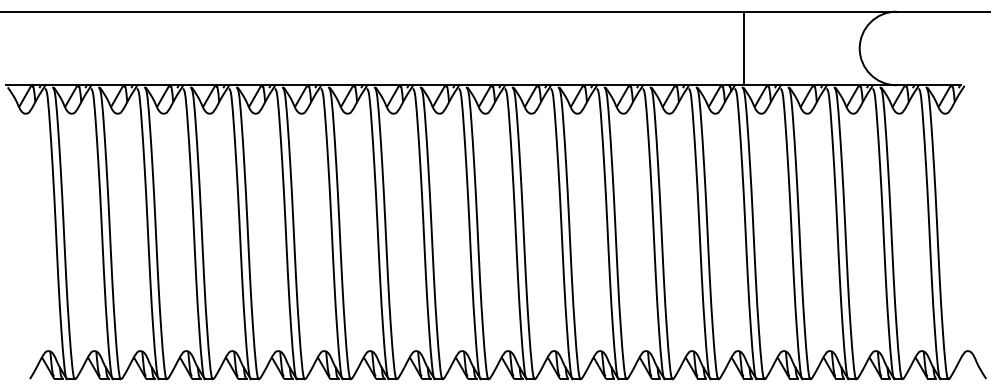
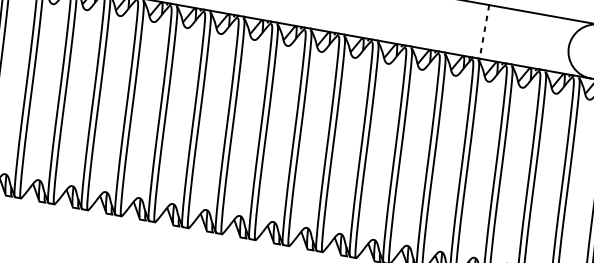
line: (743, 48) -> (484, 31), solid -> dashed

